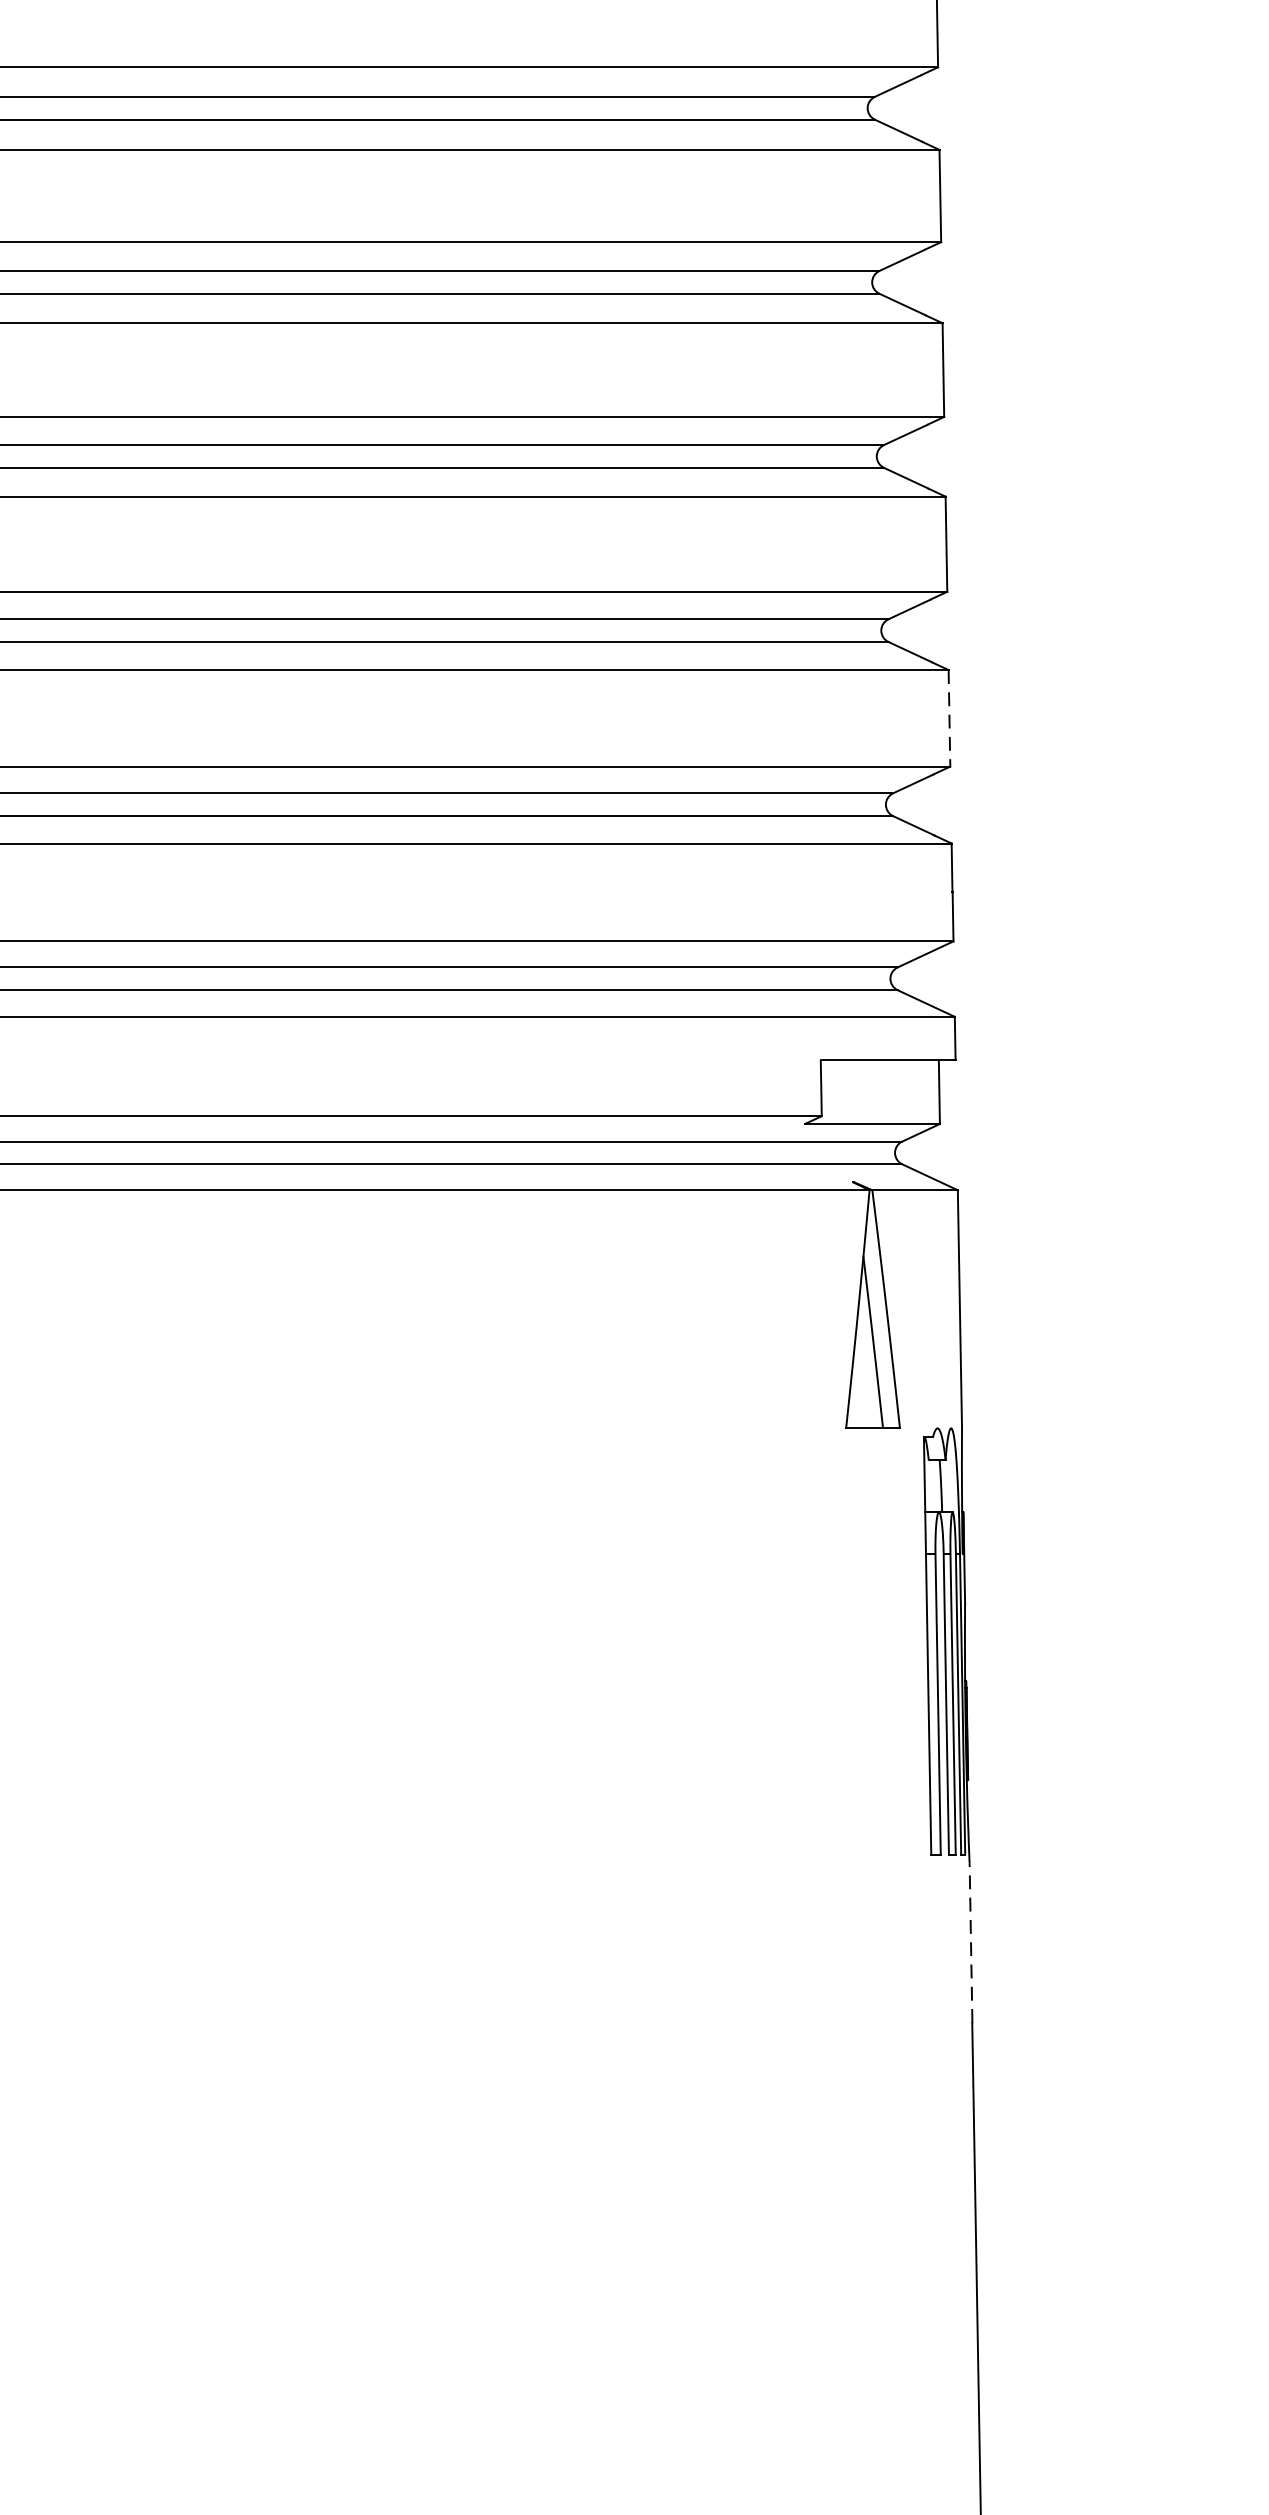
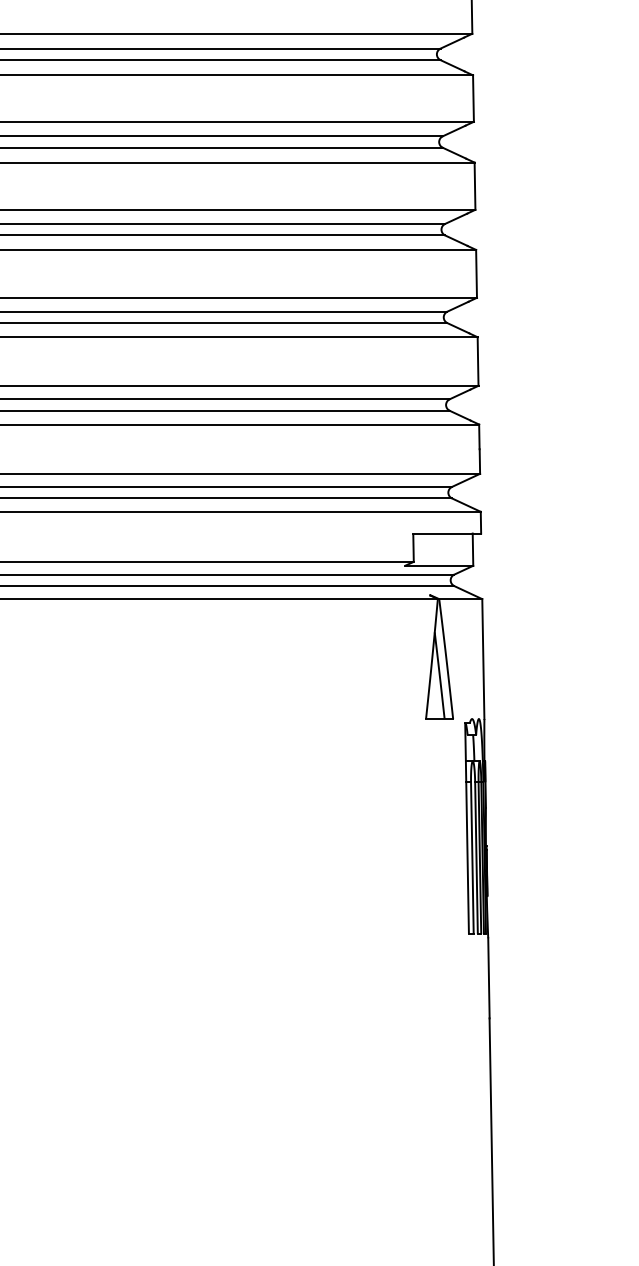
line: (950, 720) -> (478, 362), dashed -> solid
line: (970, 1941) -> (488, 977), dashed -> solid

